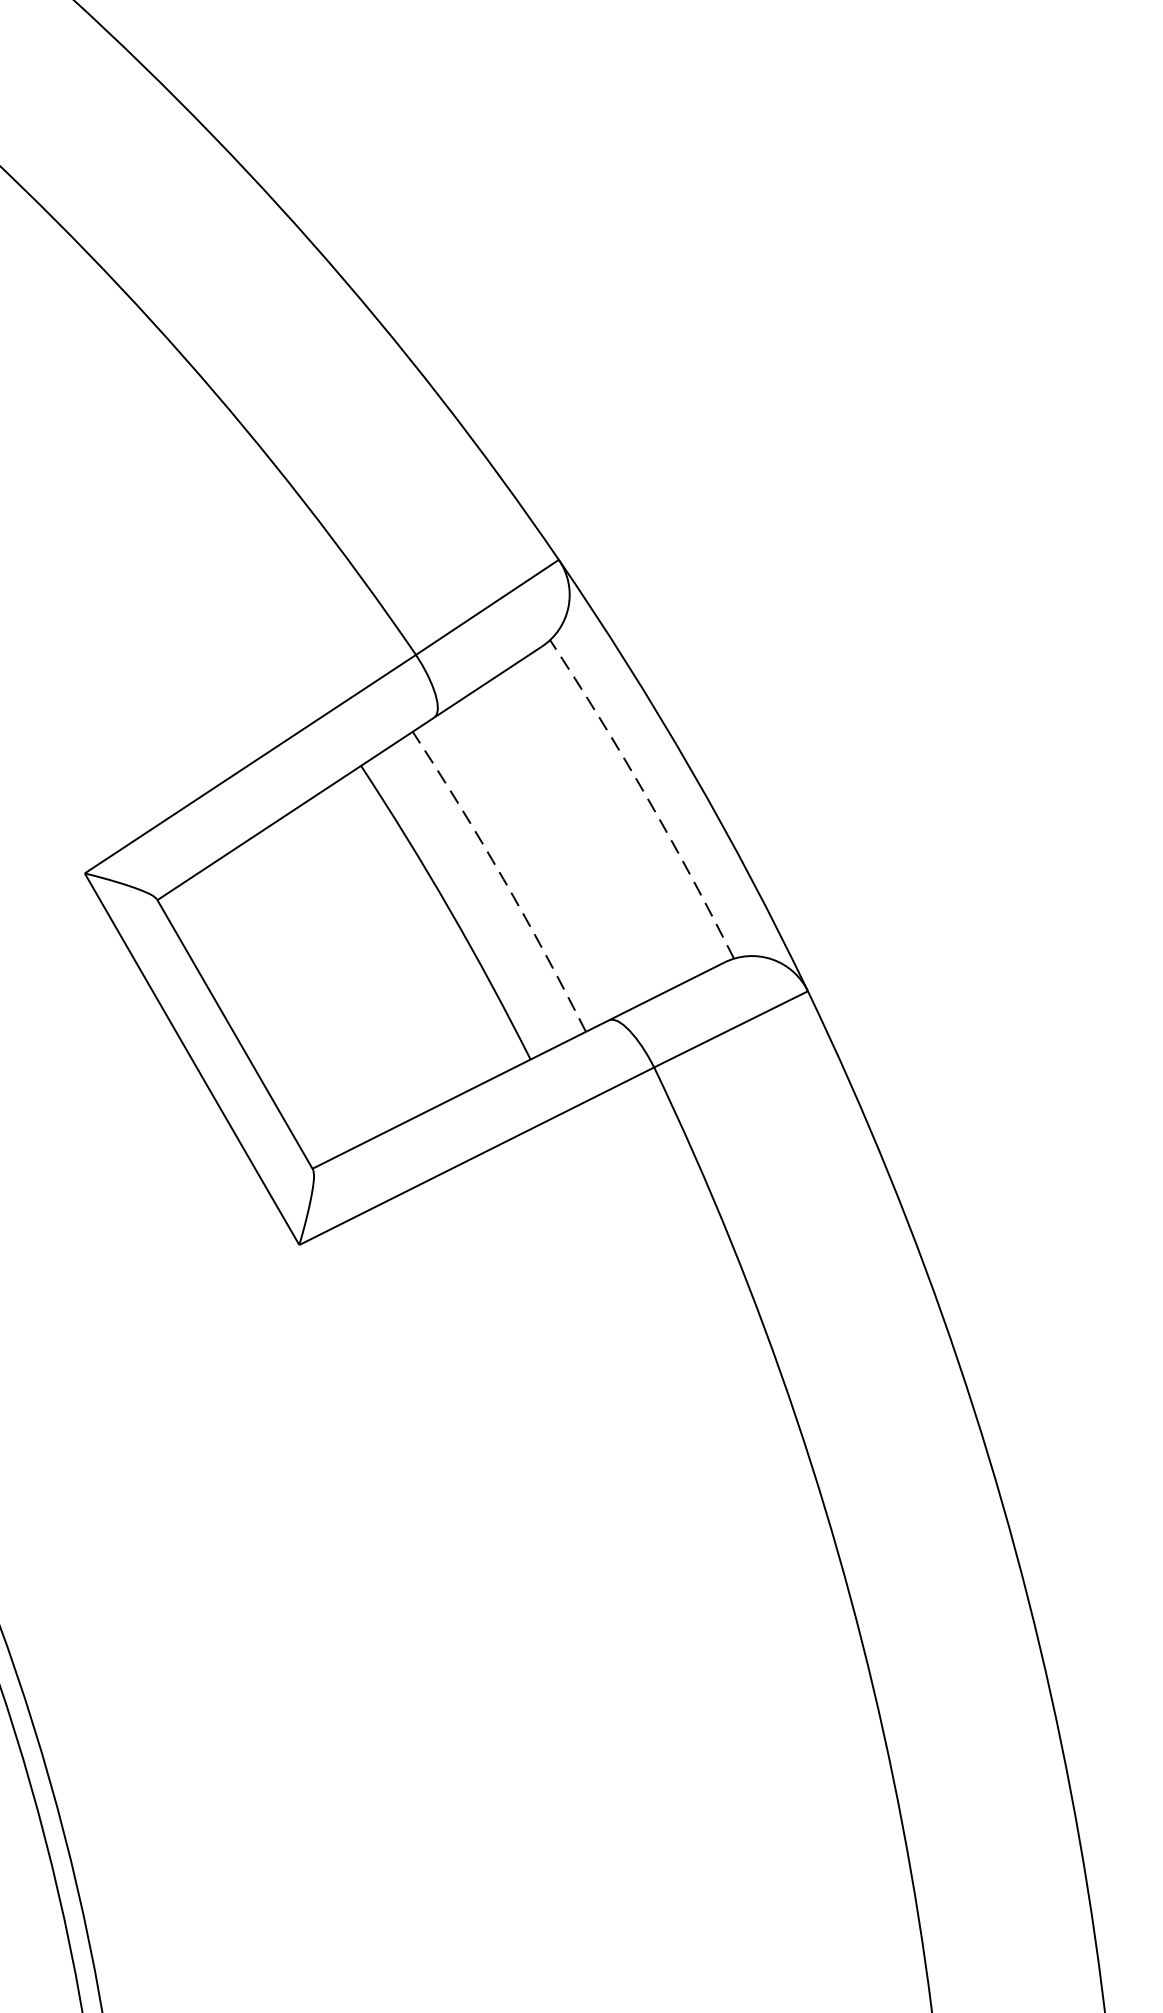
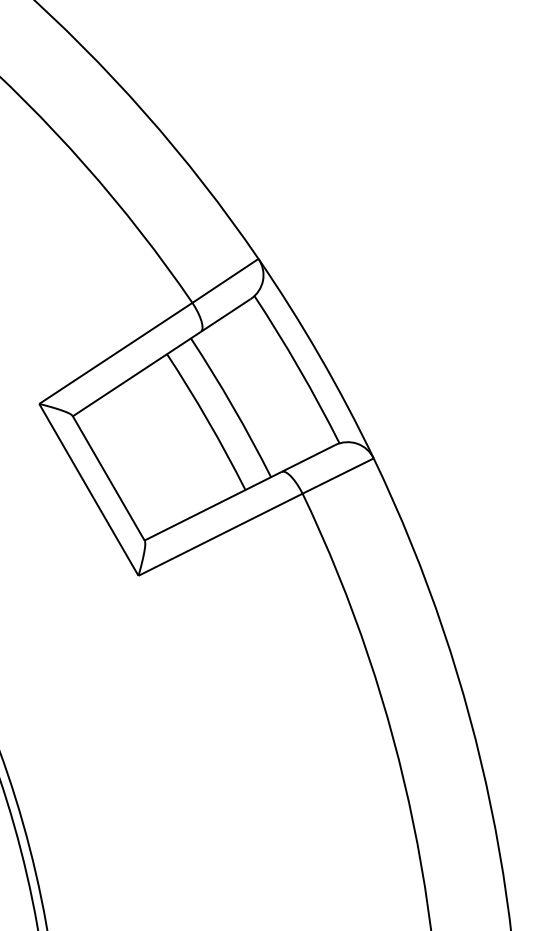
arc: (647, 796) -> (299, 368), dashed -> solid
arc: (502, 878) -> (232, 406), dashed -> solid

